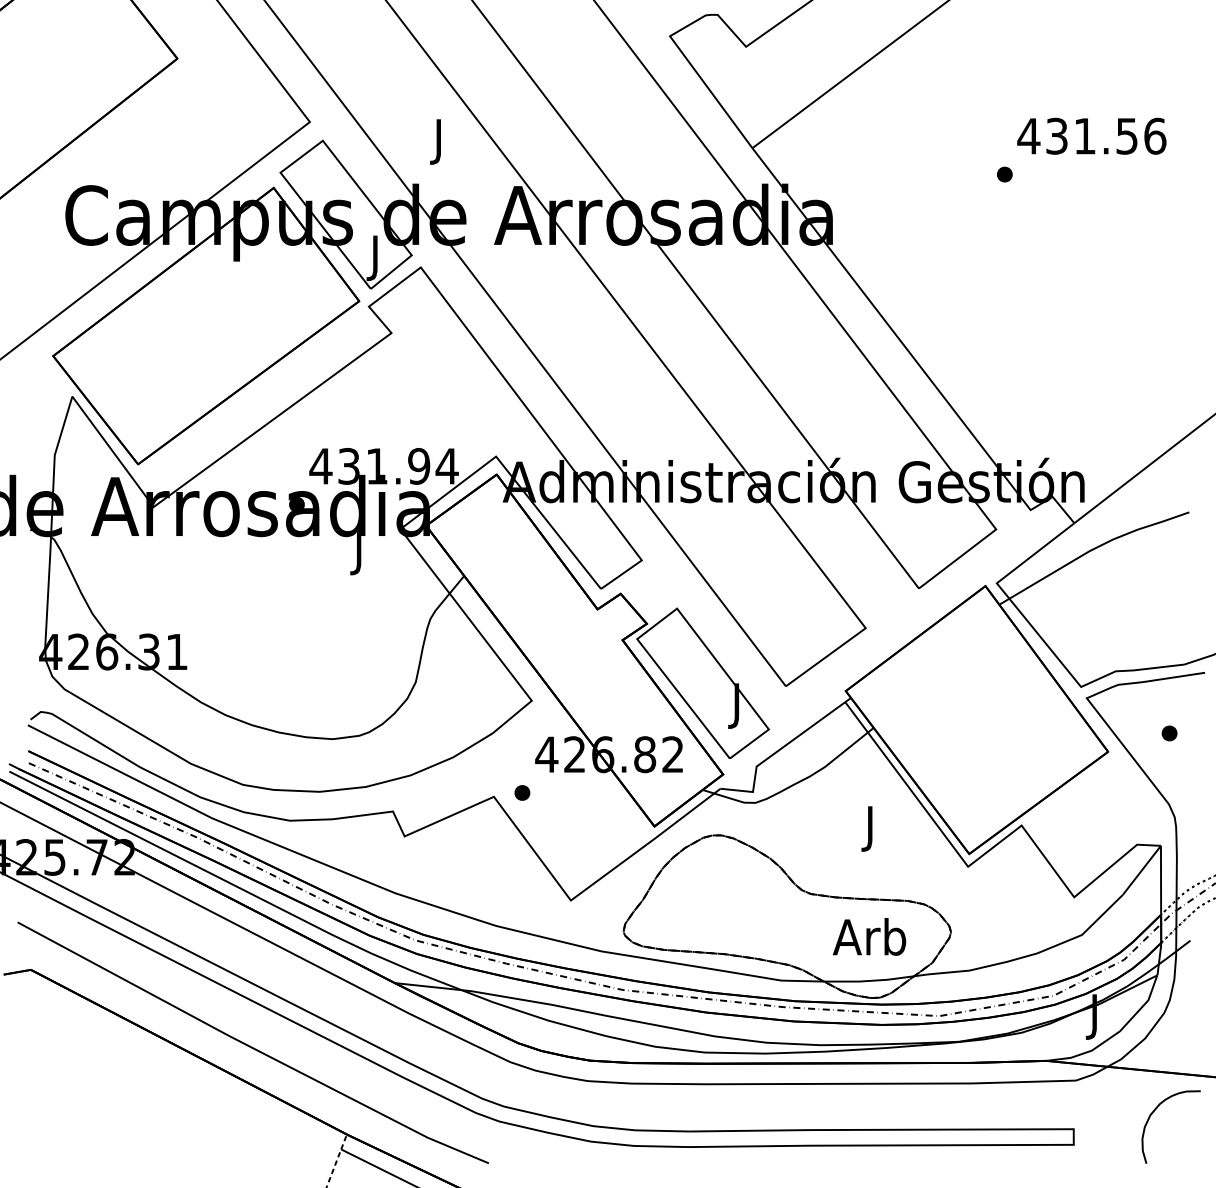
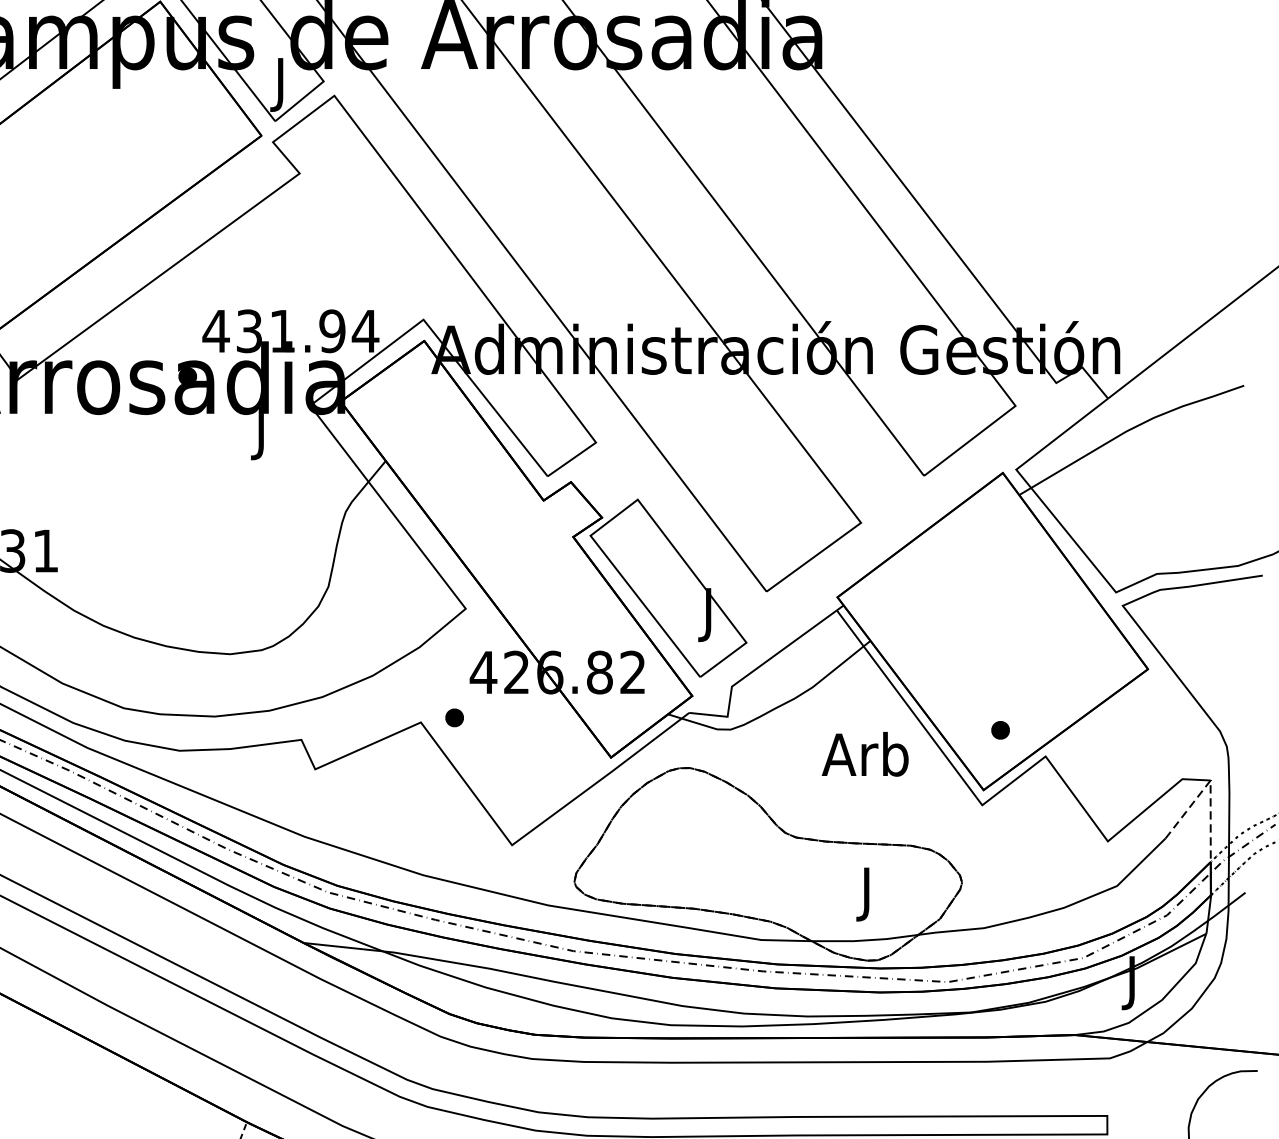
part: (1169, 733) -> (1000, 730), moved
text: (868, 827) -> (864, 758), J -> Arb
line: (1160, 848) -> (1210, 783), solid -> dashed
text: (869, 941) -> (865, 893), Arb -> J

